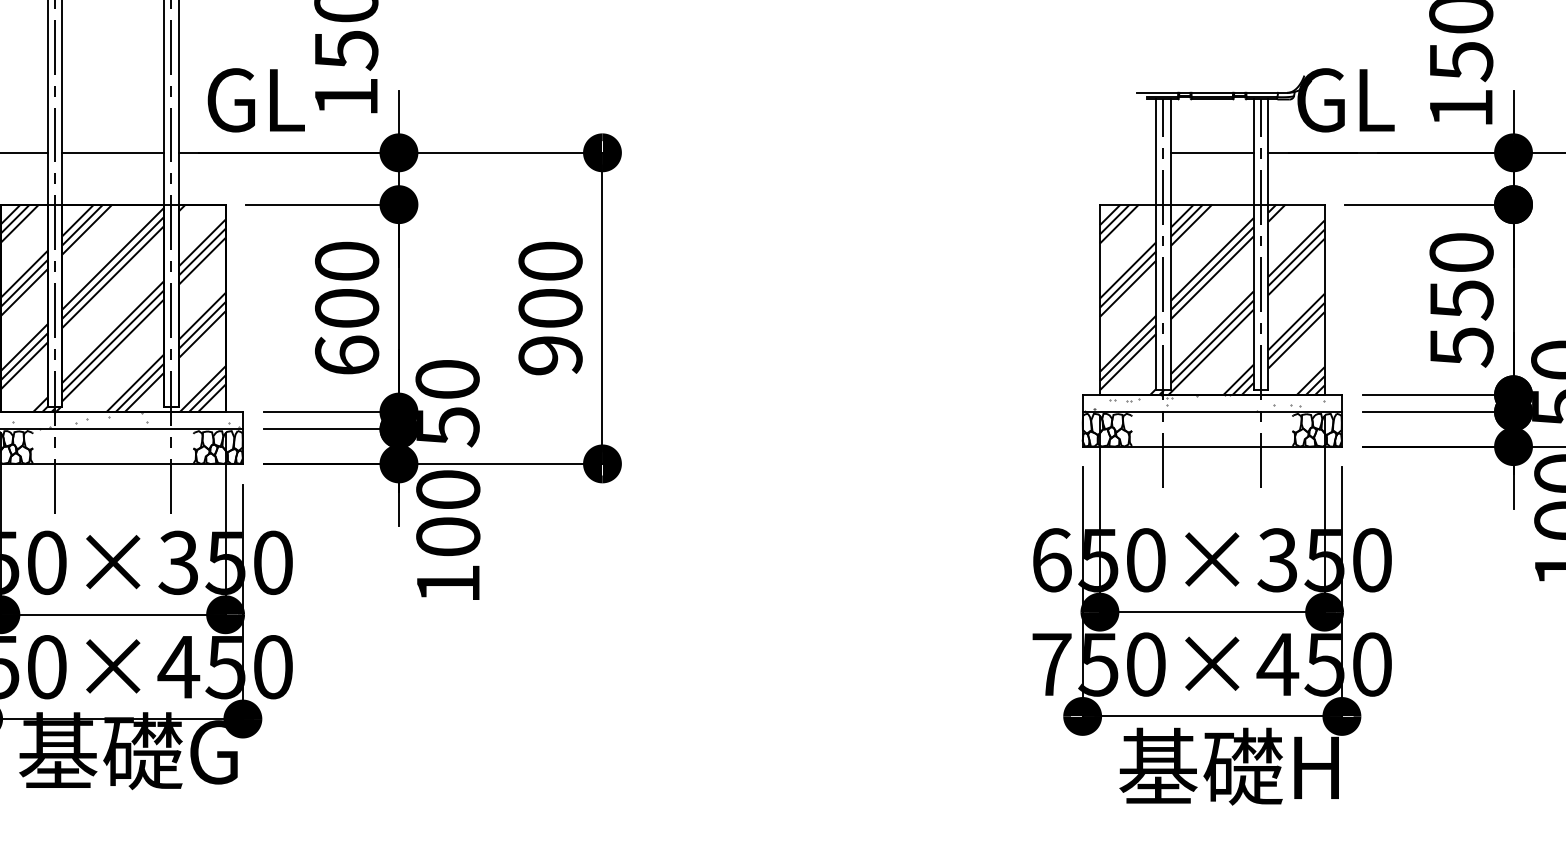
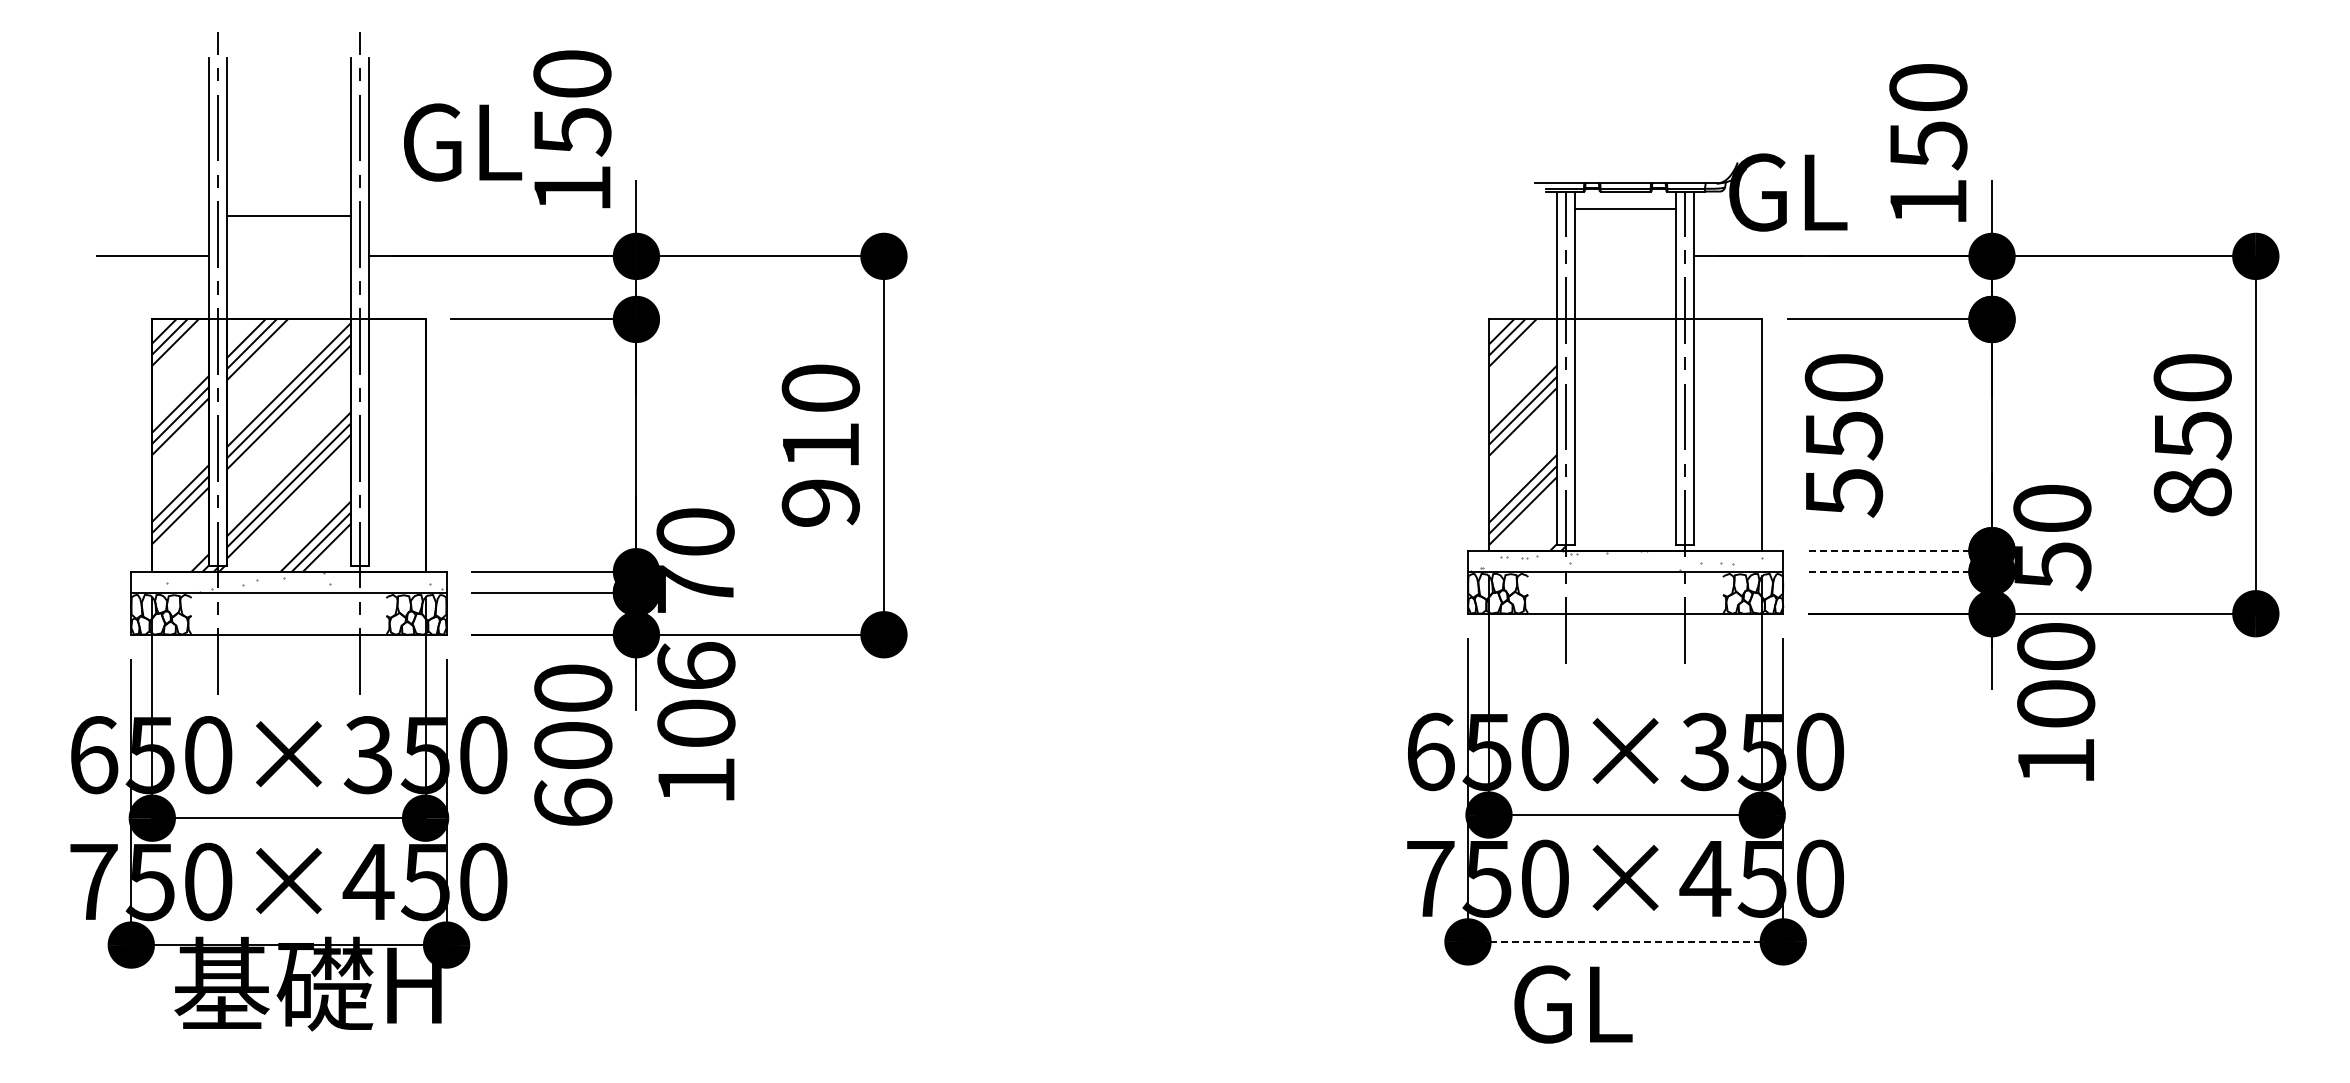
text: (256, 100) -> (463, 142), moved
line: (112, 152) -> (288, 216), moved
line: (1212, 152) -> (1625, 209), moved
hatch: (1208, 299) -> (1621, 434), removed
hatch: (1296, 299) -> (1727, 434), removed
text: (1461, 300) -> (1843, 435), moved
text: (347, 307) -> (573, 744), moved
hatch: (201, 308) -> (396, 445), removed
text: (550, 308) -> (820, 445), 900 -> 910
line: (1438, 394) -> (1900, 550), solid -> dashed
line: (1438, 411) -> (1900, 571), solid -> dashed
text: (447, 426) -> (695, 589), 50 -> 70
text: (448, 489) -> (696, 665), 100 -> 106
line: (1212, 716) -> (1625, 941), solid -> dashed
text: (214, 752) -> (411, 985), 基礎G -> 基礎H
text: (1228, 766) -> (1645, 1002), 基礎H -> GL

